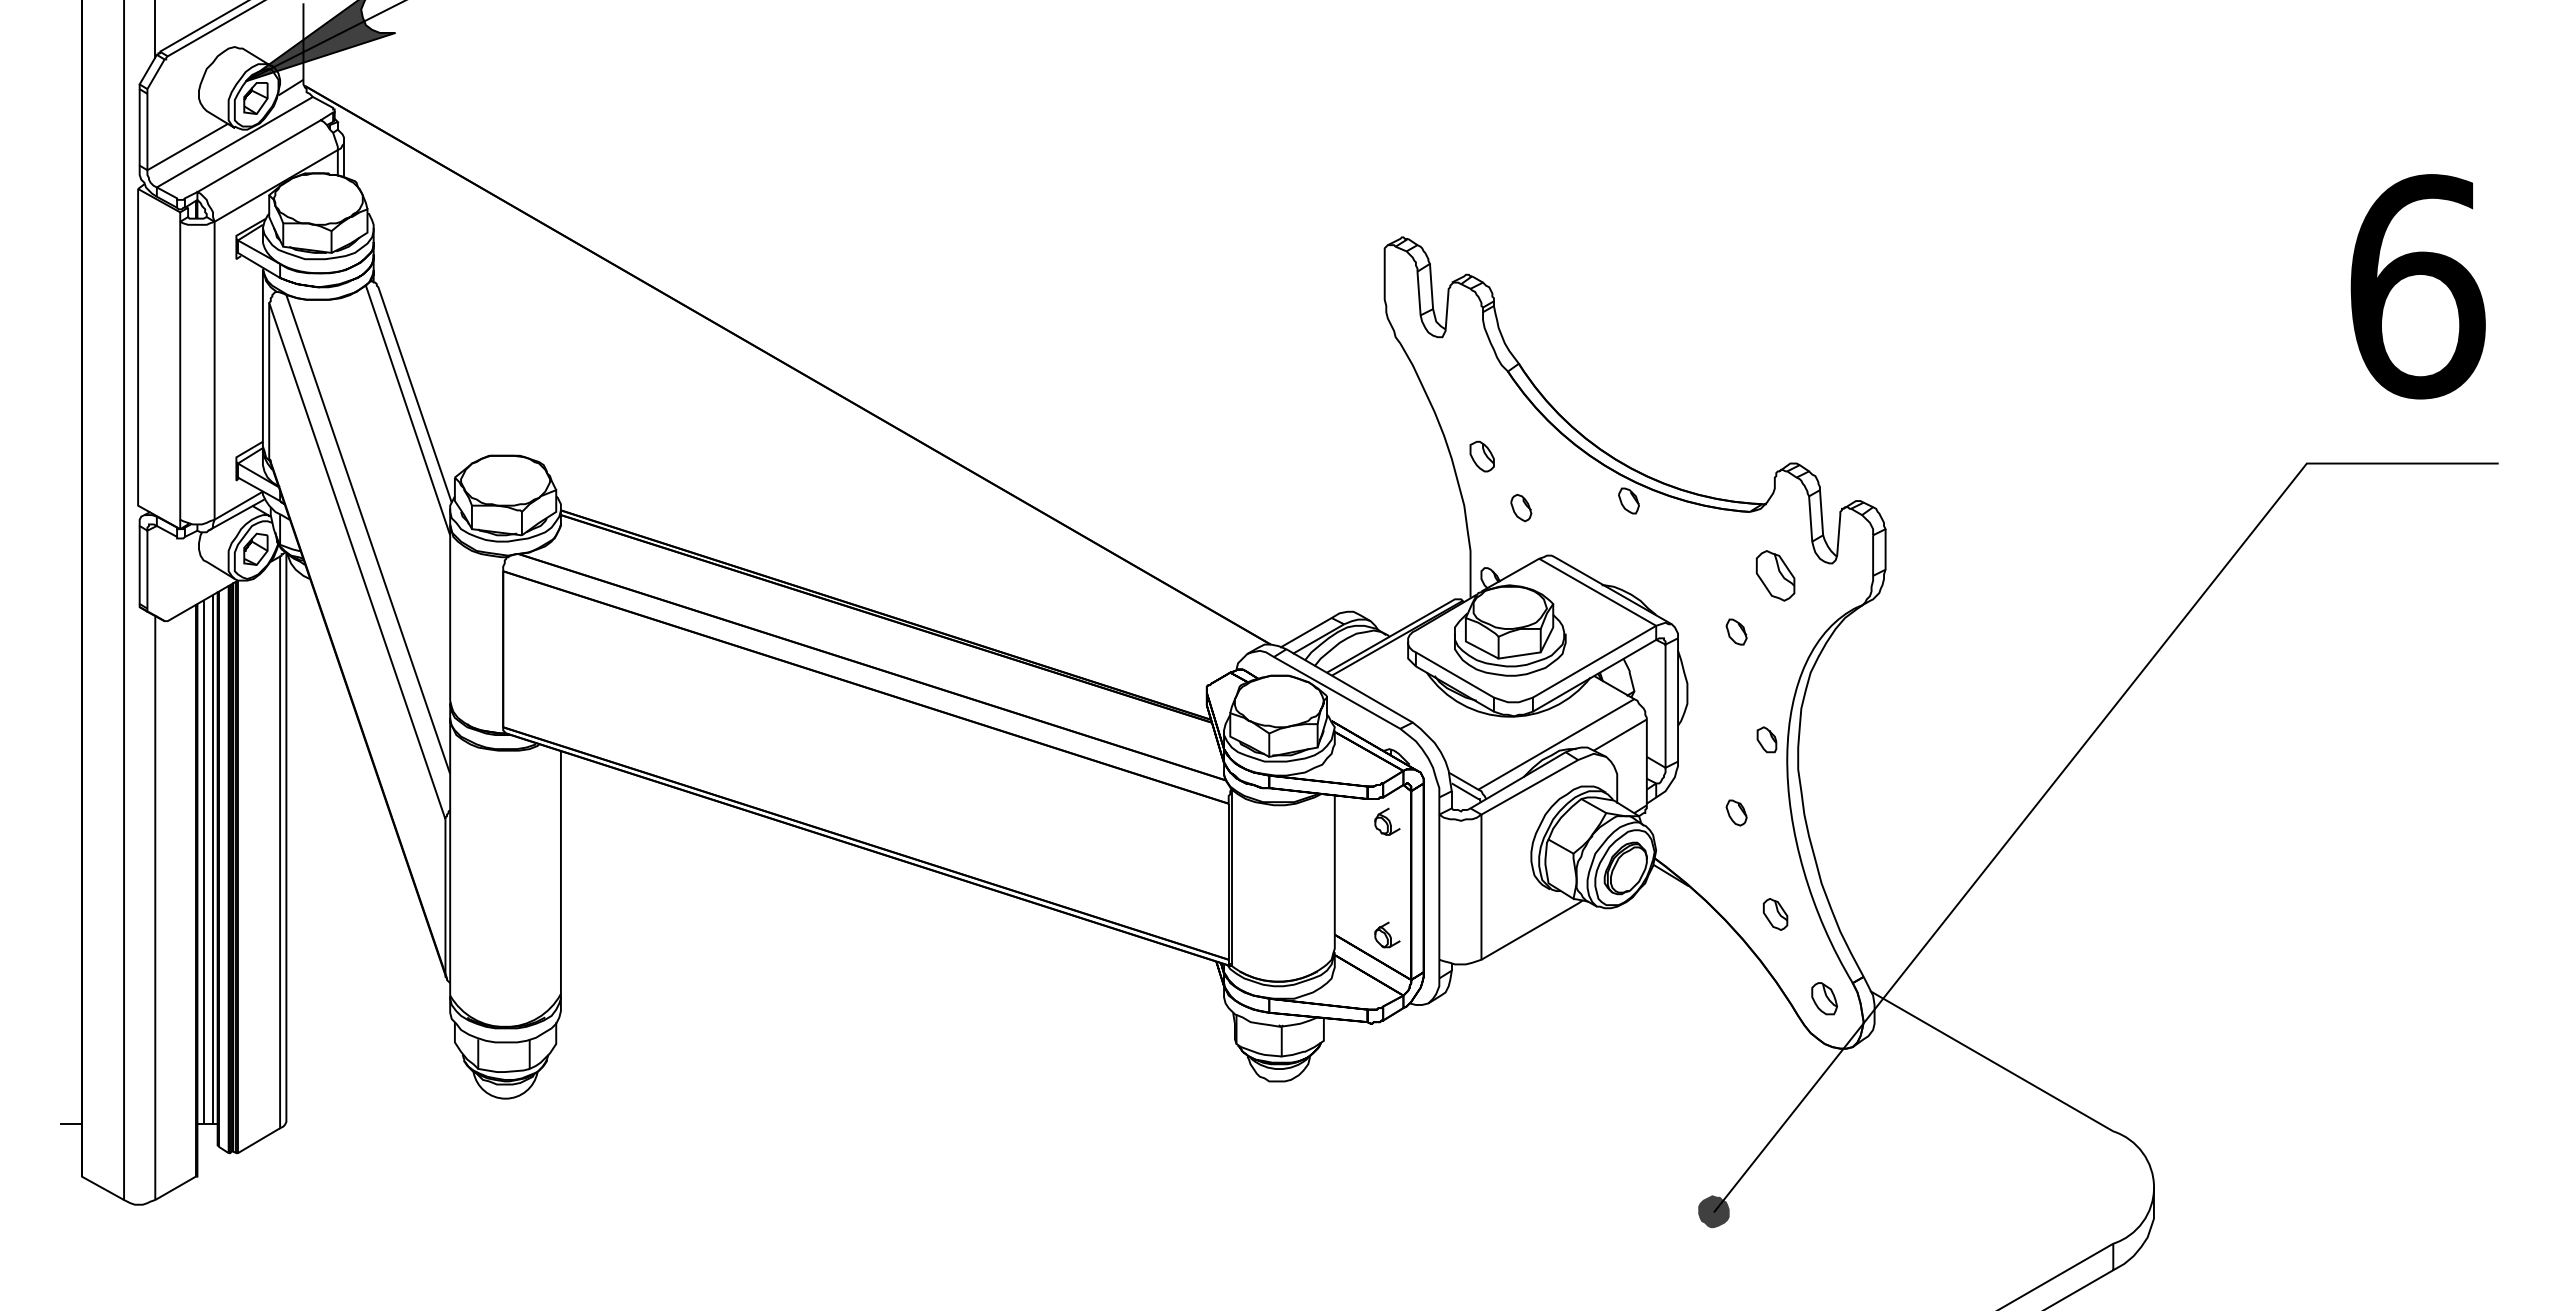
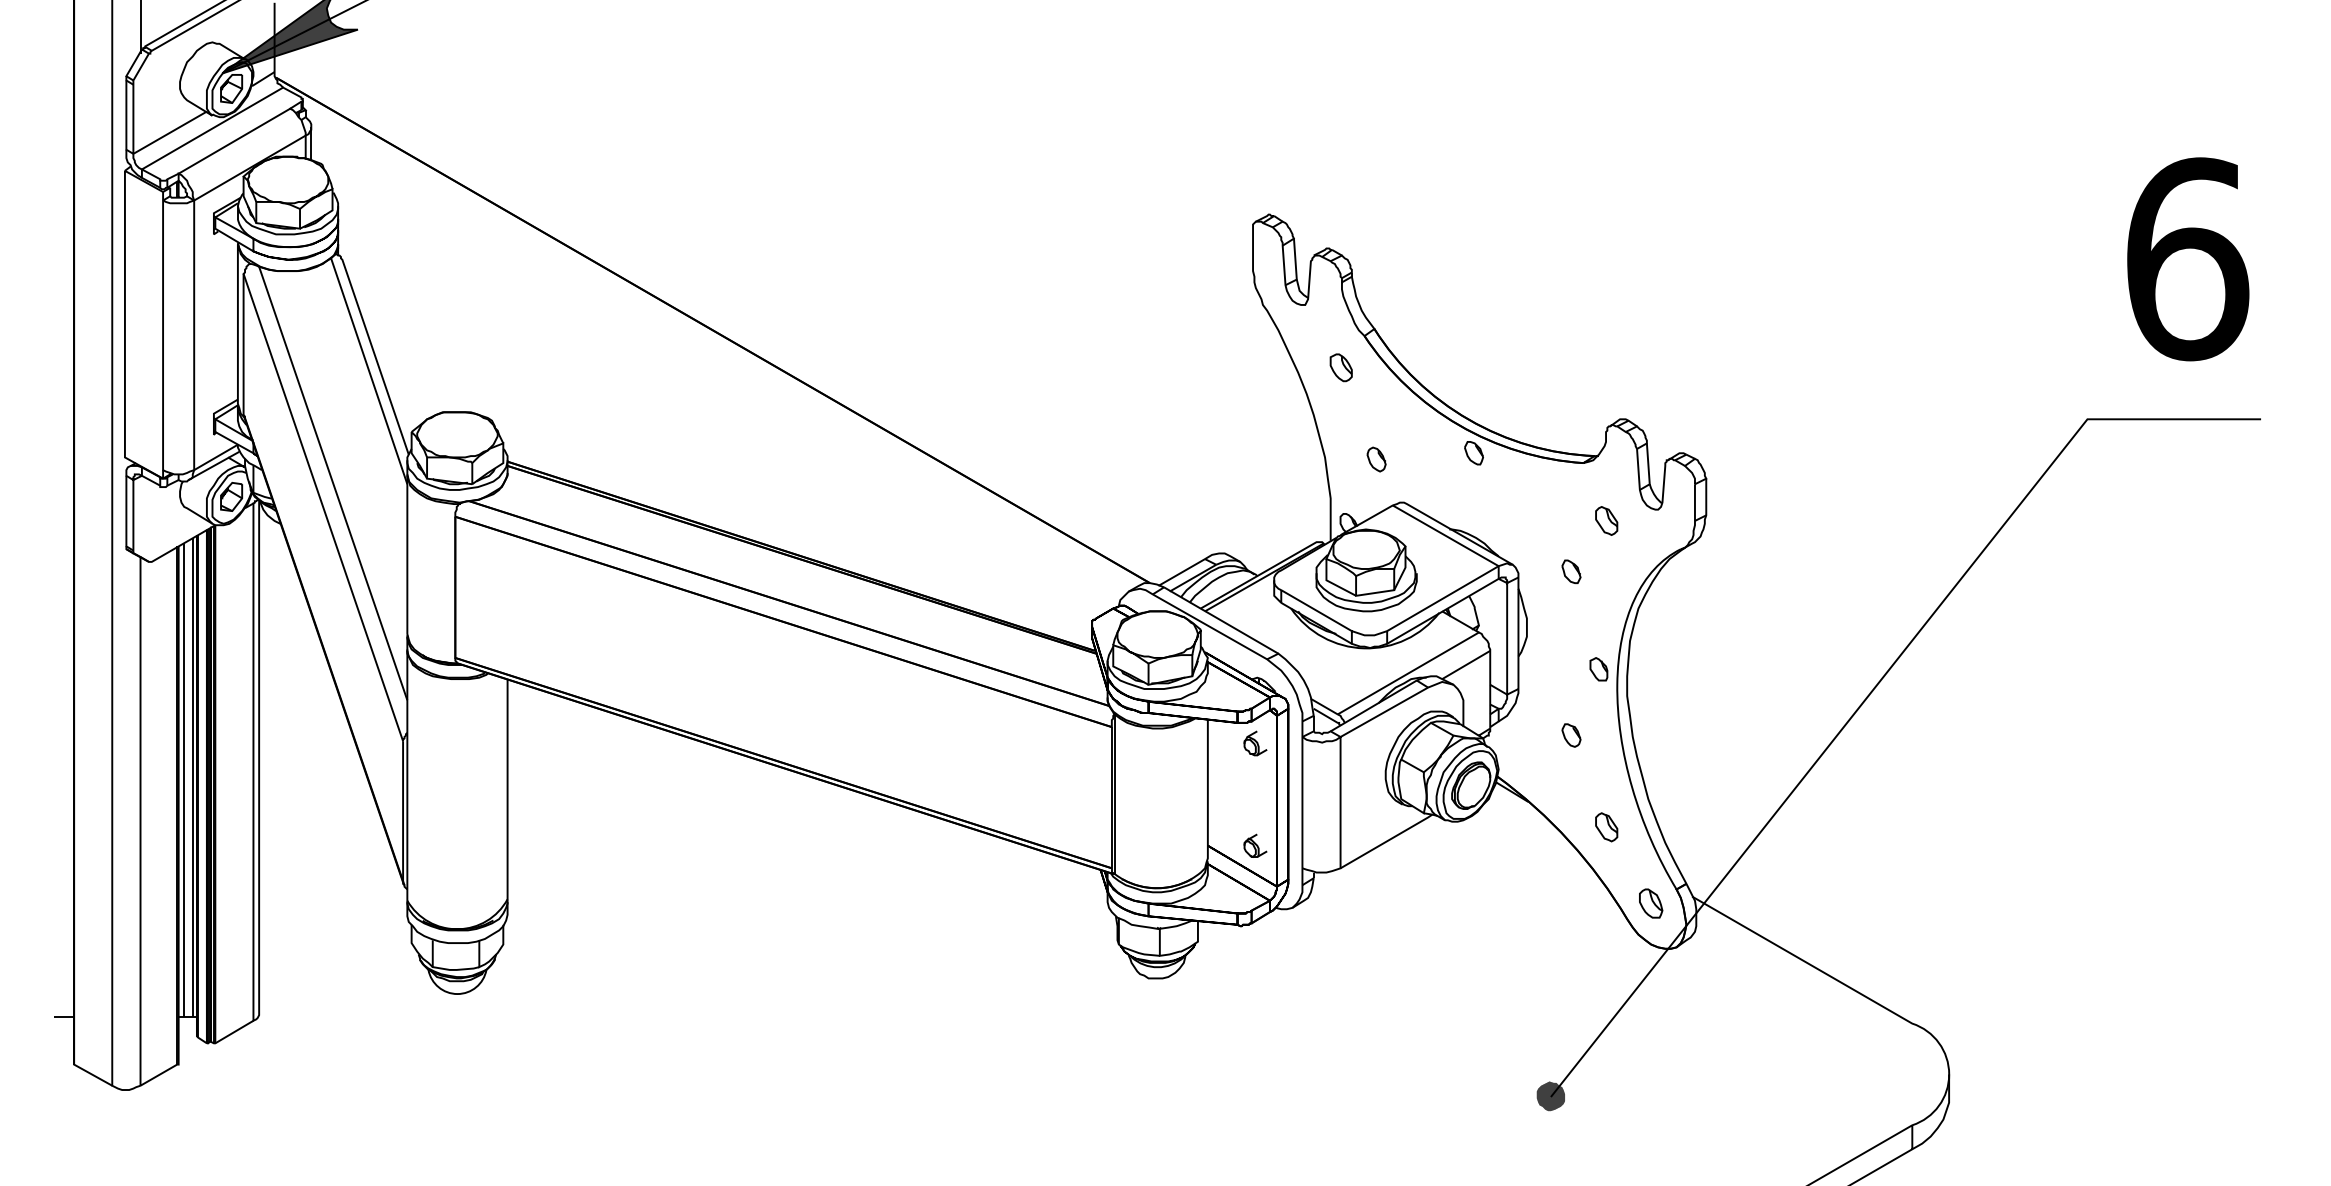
part: (1481, 456) -> (1340, 367), moved
part: (1775, 575) -> (1606, 520), size x0.62

